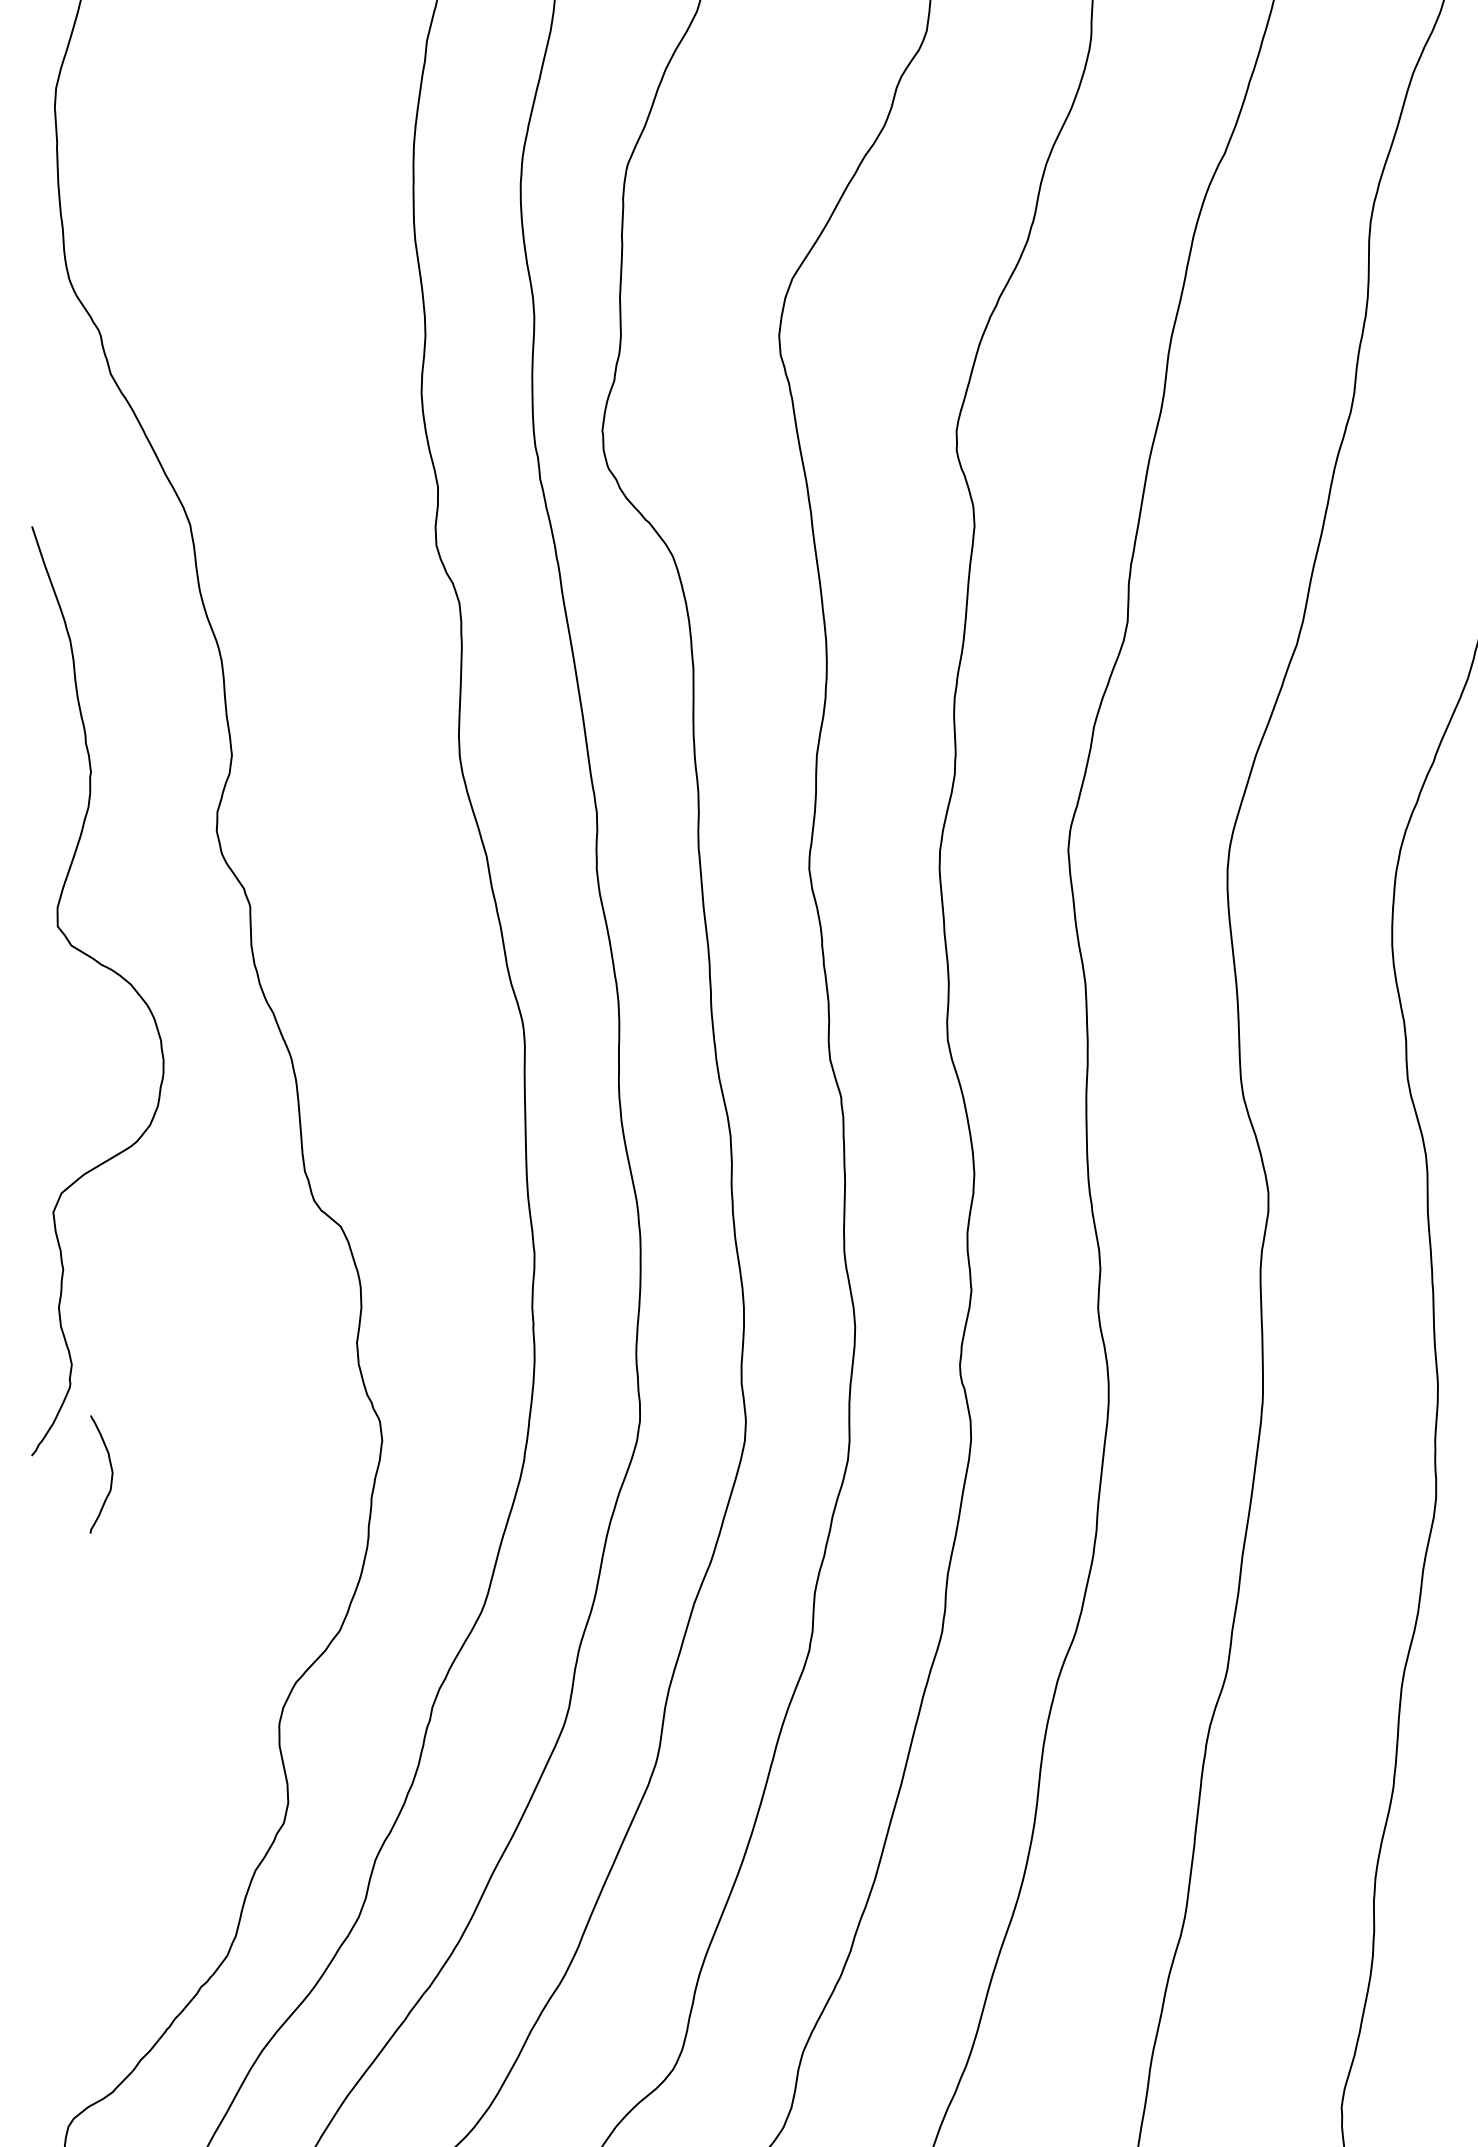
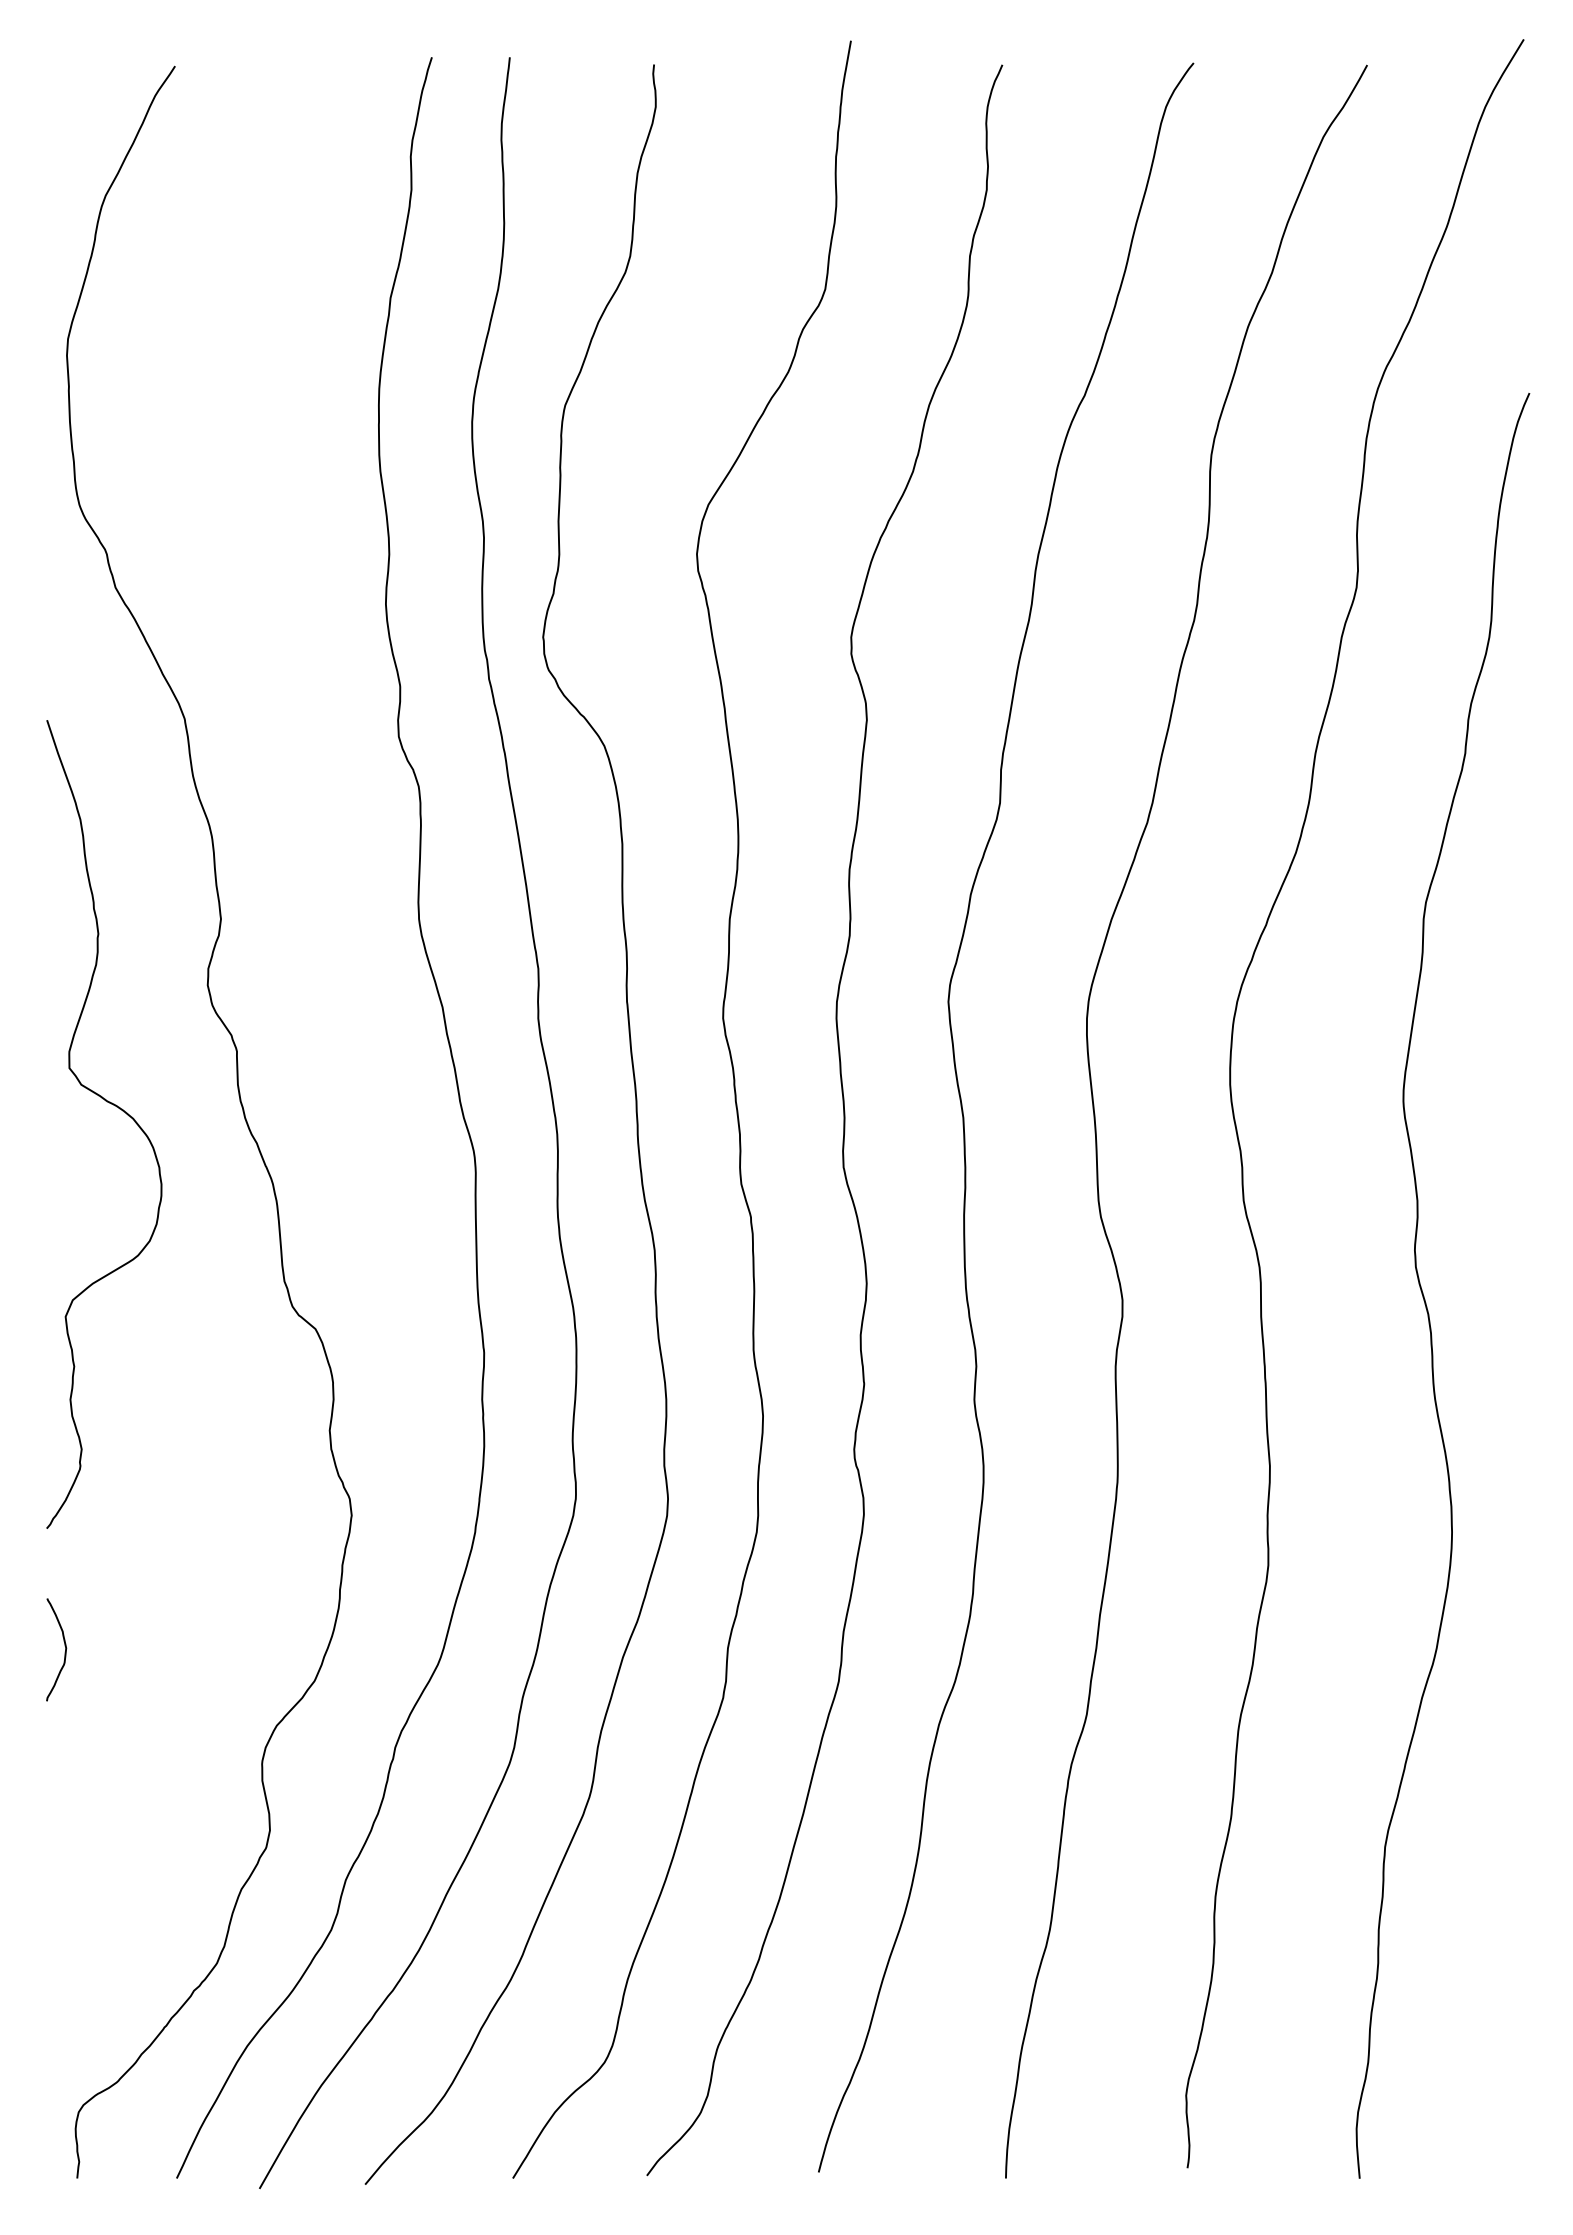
curve: (110, 1470) -> (64, 1646), moved

